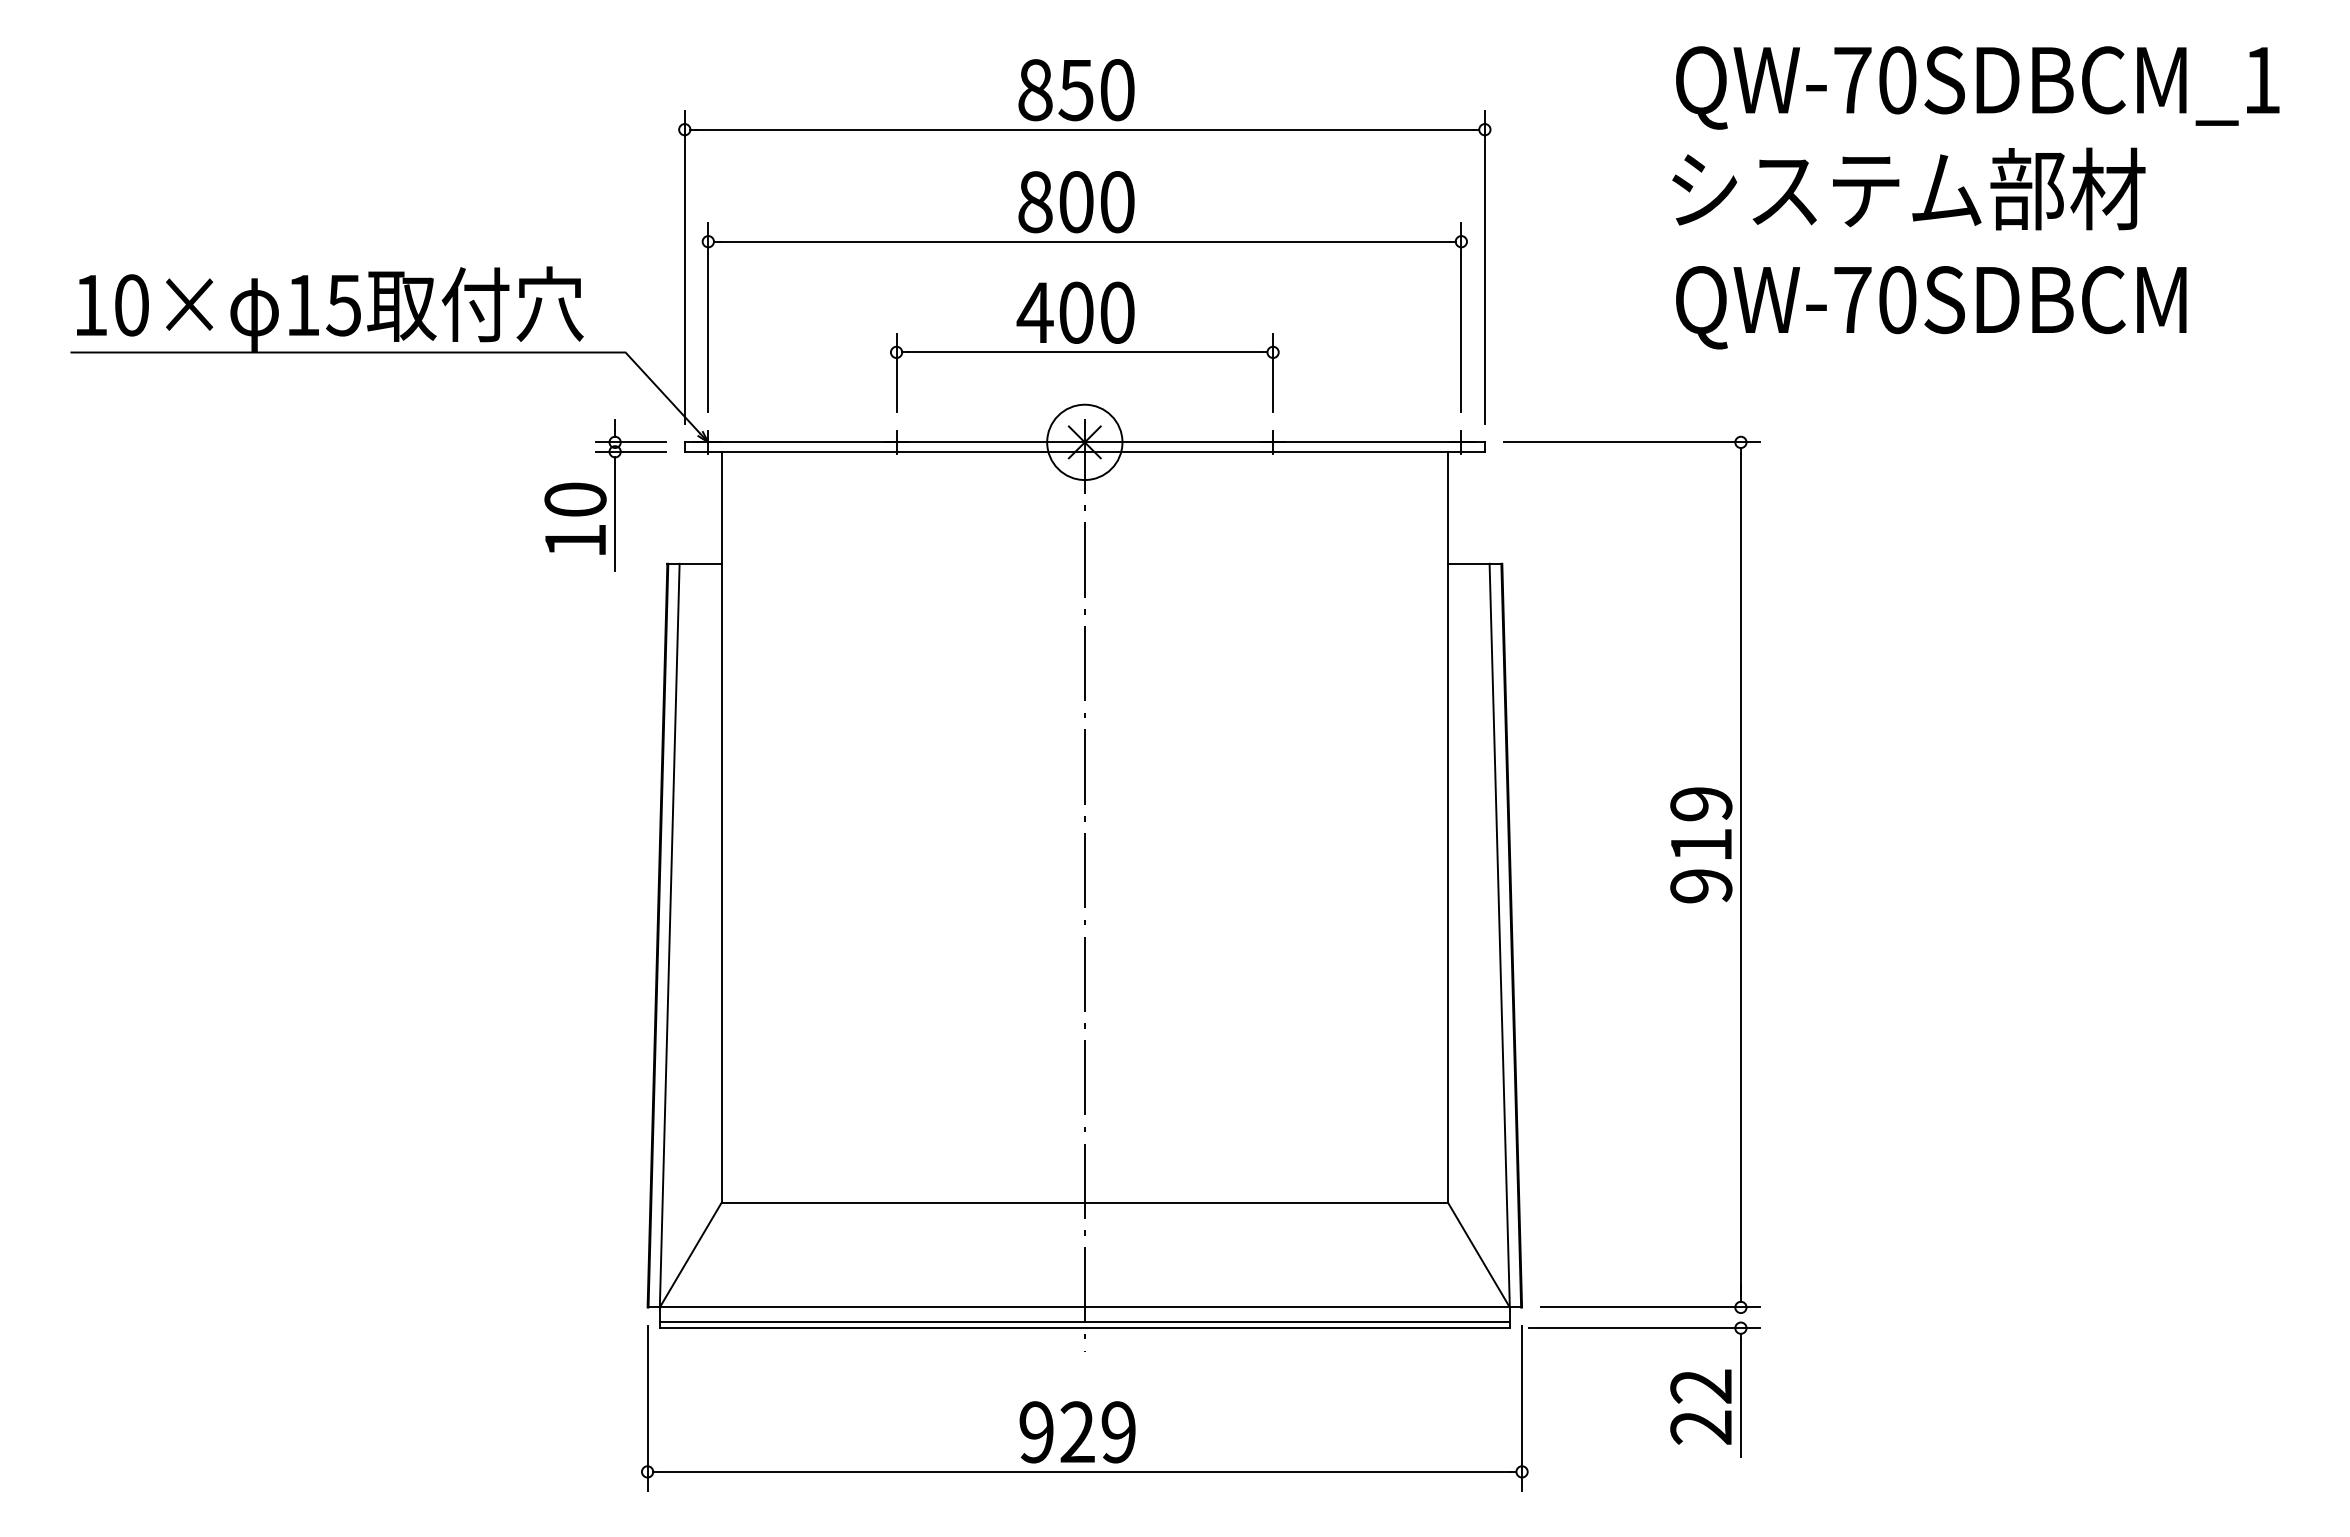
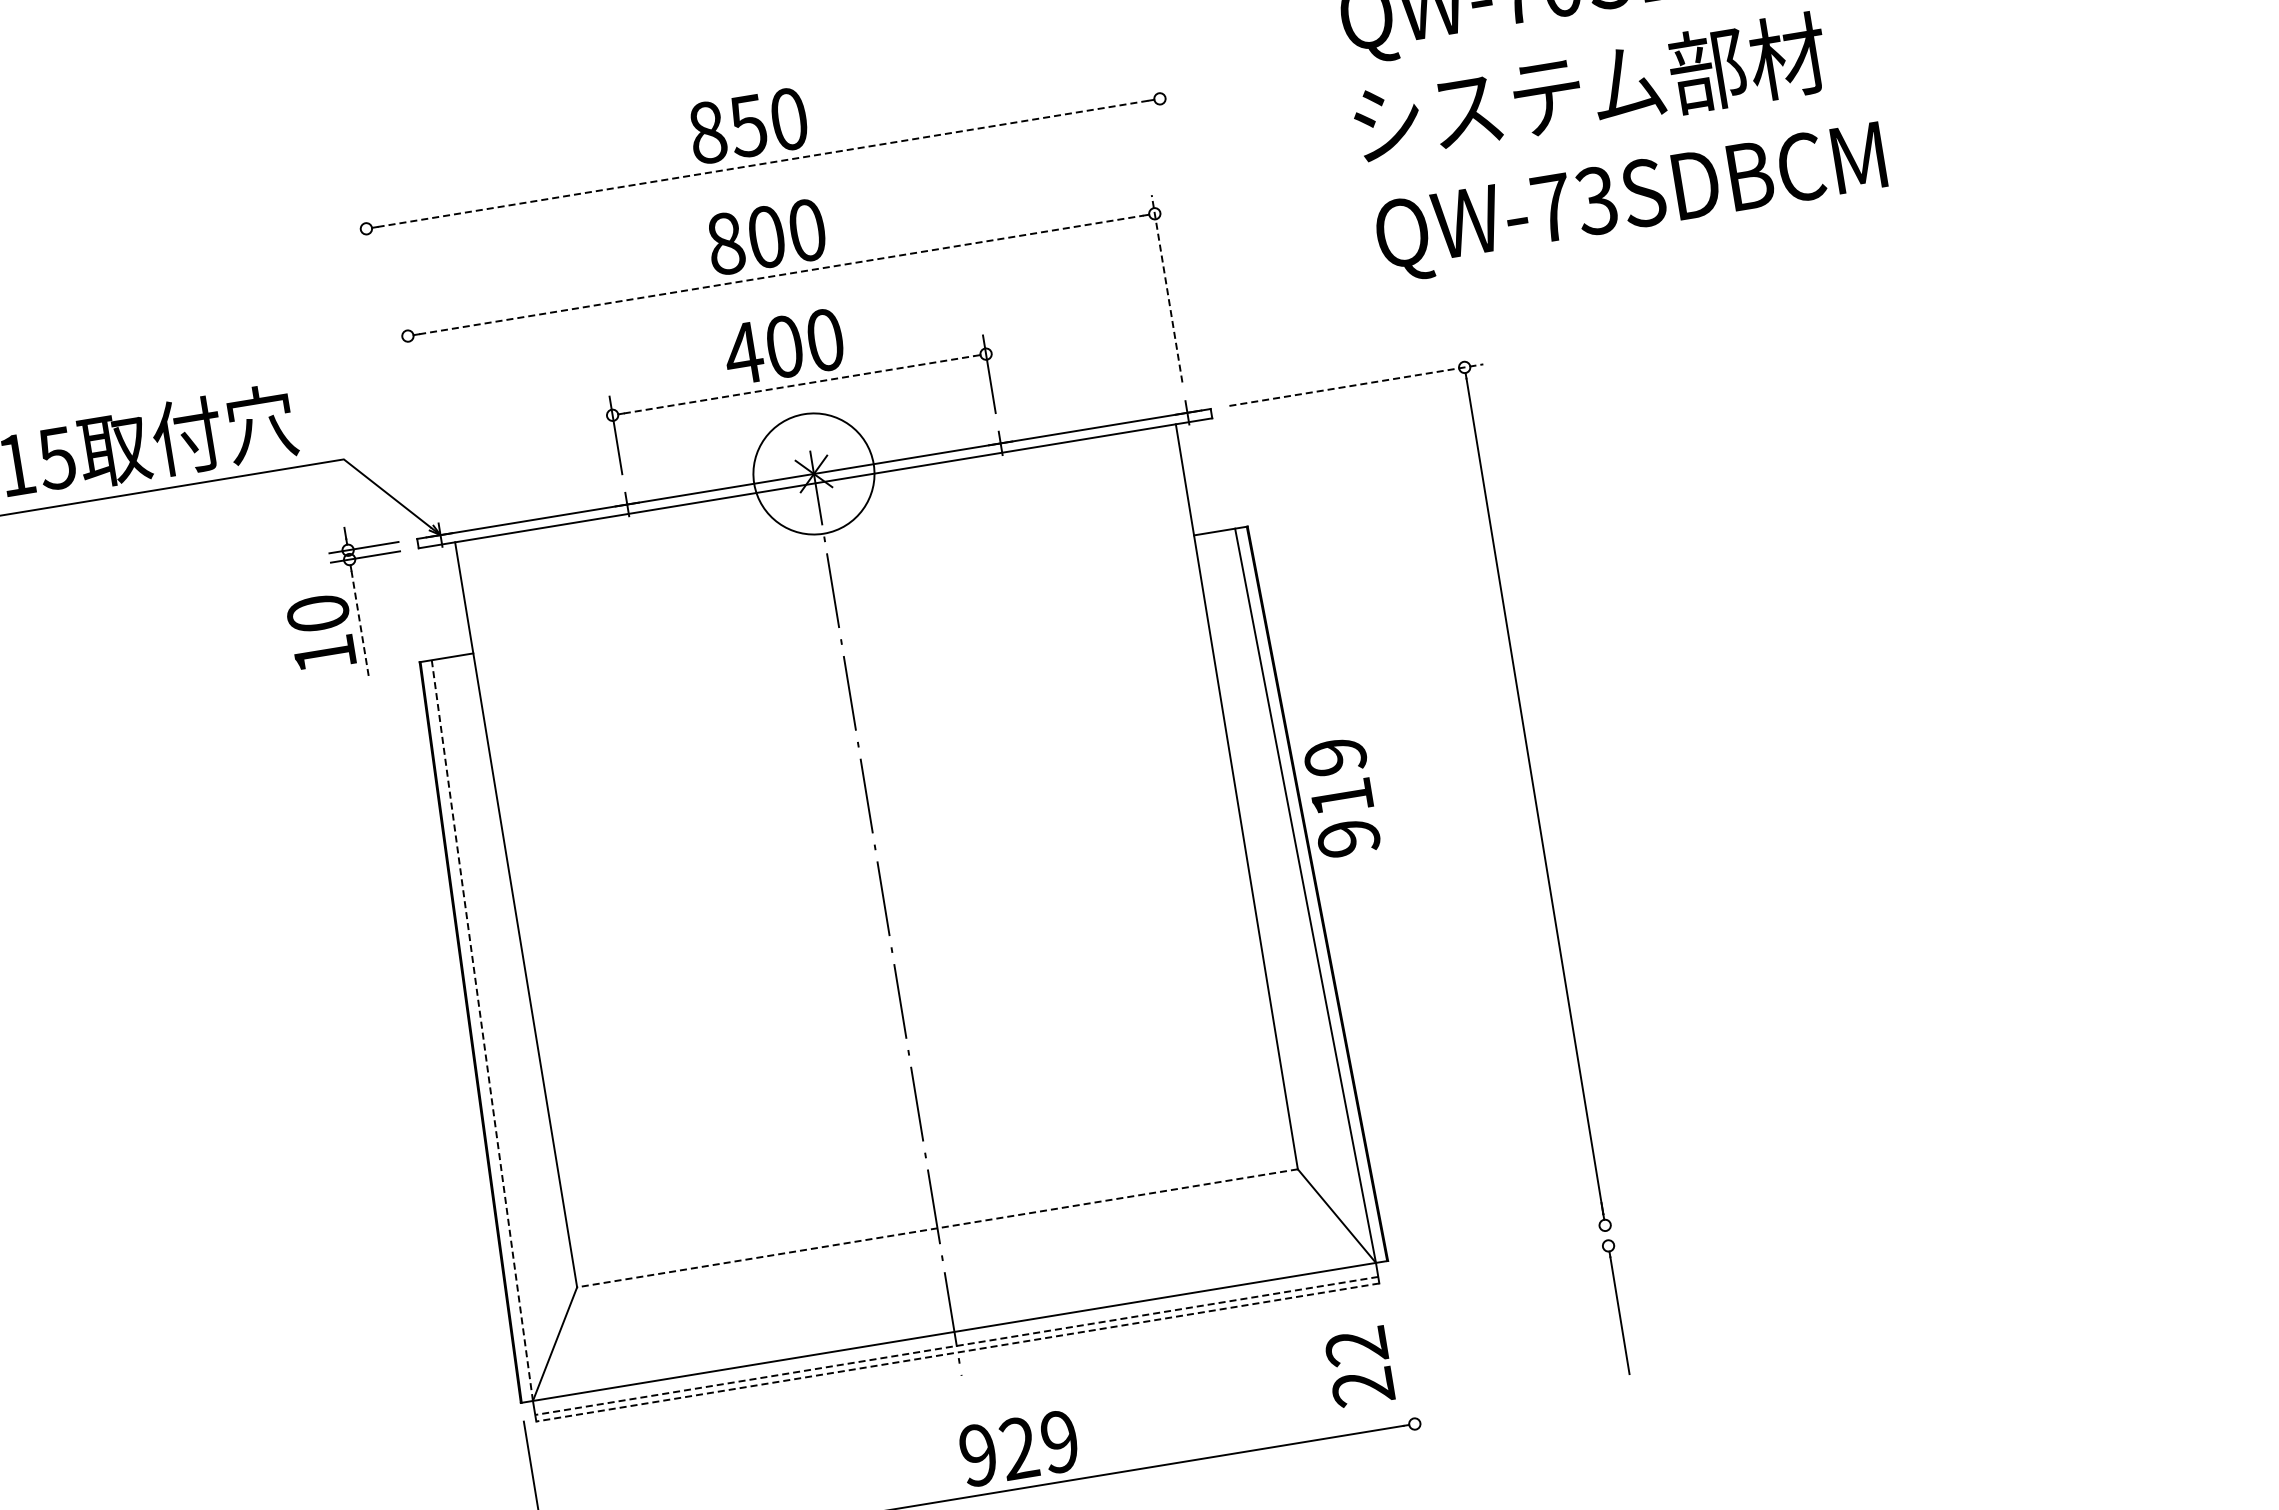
line: (1084, 129) -> (762, 163), solid -> dashed
line: (1085, 241) -> (782, 274), solid -> dashed
line: (684, 266) -> (388, 364), removed
line: (1484, 266) -> (1181, 234), removed
text: (1897, 300) -> (1596, 201), QW-70SDBCM -> QW-73SDBCM
line: (708, 316) -> (420, 410), removed
line: (1461, 316) -> (1167, 287), solid -> dashed
line: (1084, 352) -> (799, 384), solid -> dashed
circle: (1084, 442) -> (813, 474), size x1.6
line: (1632, 442) -> (1357, 385), solid -> dashed
line: (615, 516) -> (360, 623), solid -> dashed
text: (1701, 845) -> (1342, 797), moved
line: (669, 935) -> (482, 1030), solid -> dashed
line: (1084, 1202) -> (937, 1227), solid -> dashed
line: (1649, 1307) -> (1514, 1240), removed
line: (1084, 1321) -> (956, 1345), solid -> dashed
line: (1084, 1328) -> (957, 1352), solid -> dashed
line: (1643, 1328) -> (1511, 1262), removed
text: (1700, 1406) -> (1359, 1366), moved
line: (1522, 1408) -> (1404, 1361), removed
text: (1077, 1432) -> (1019, 1448), moved

